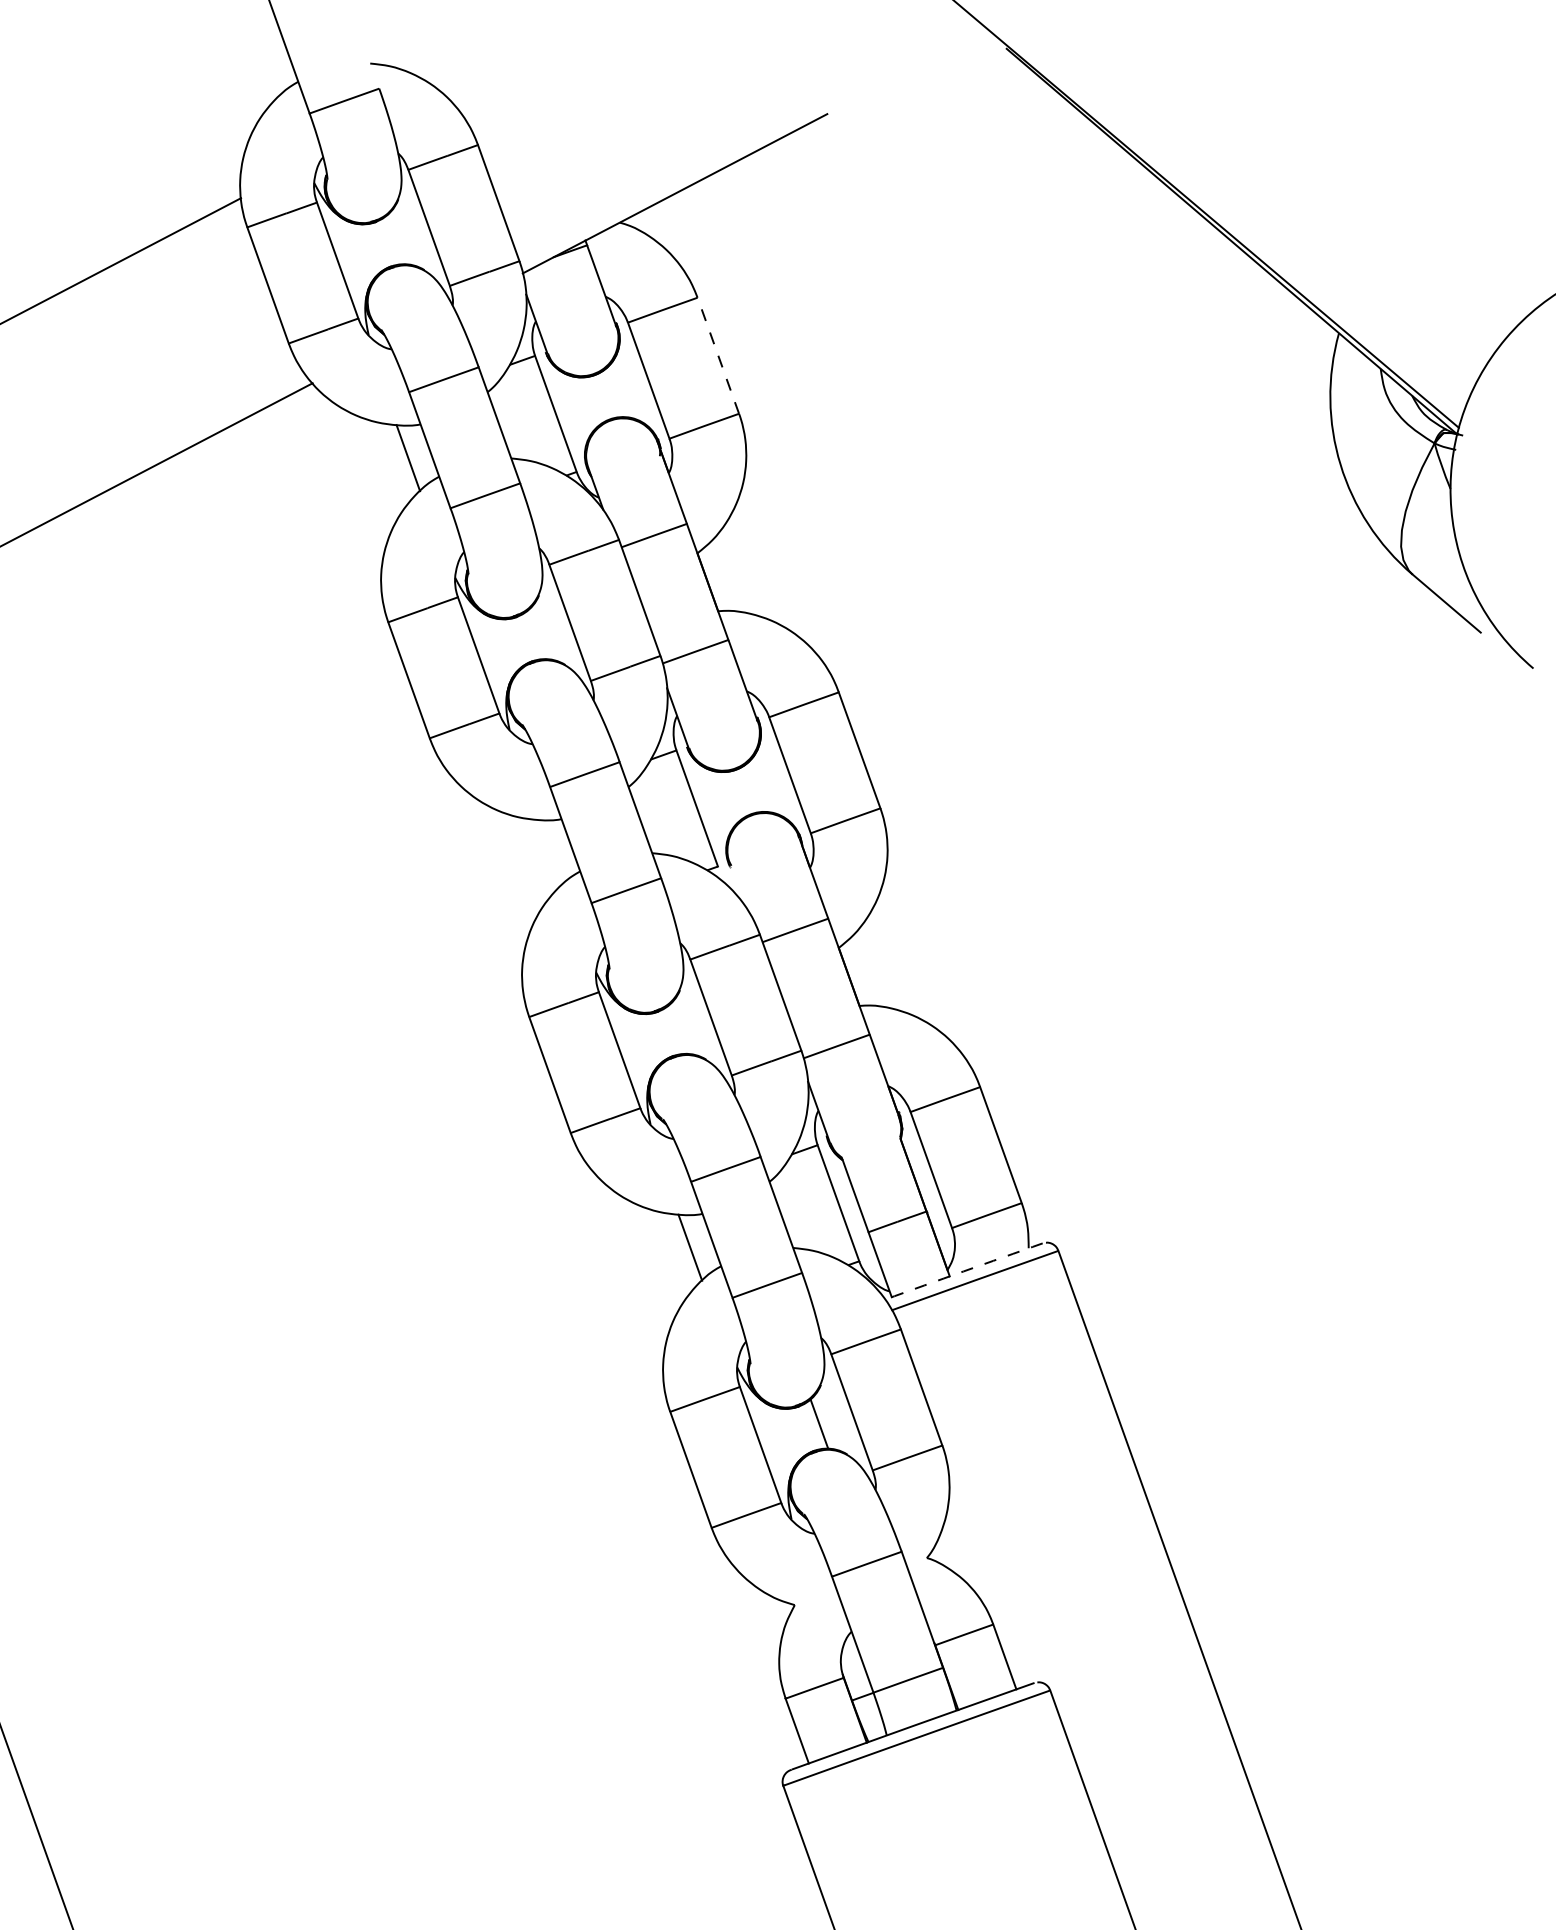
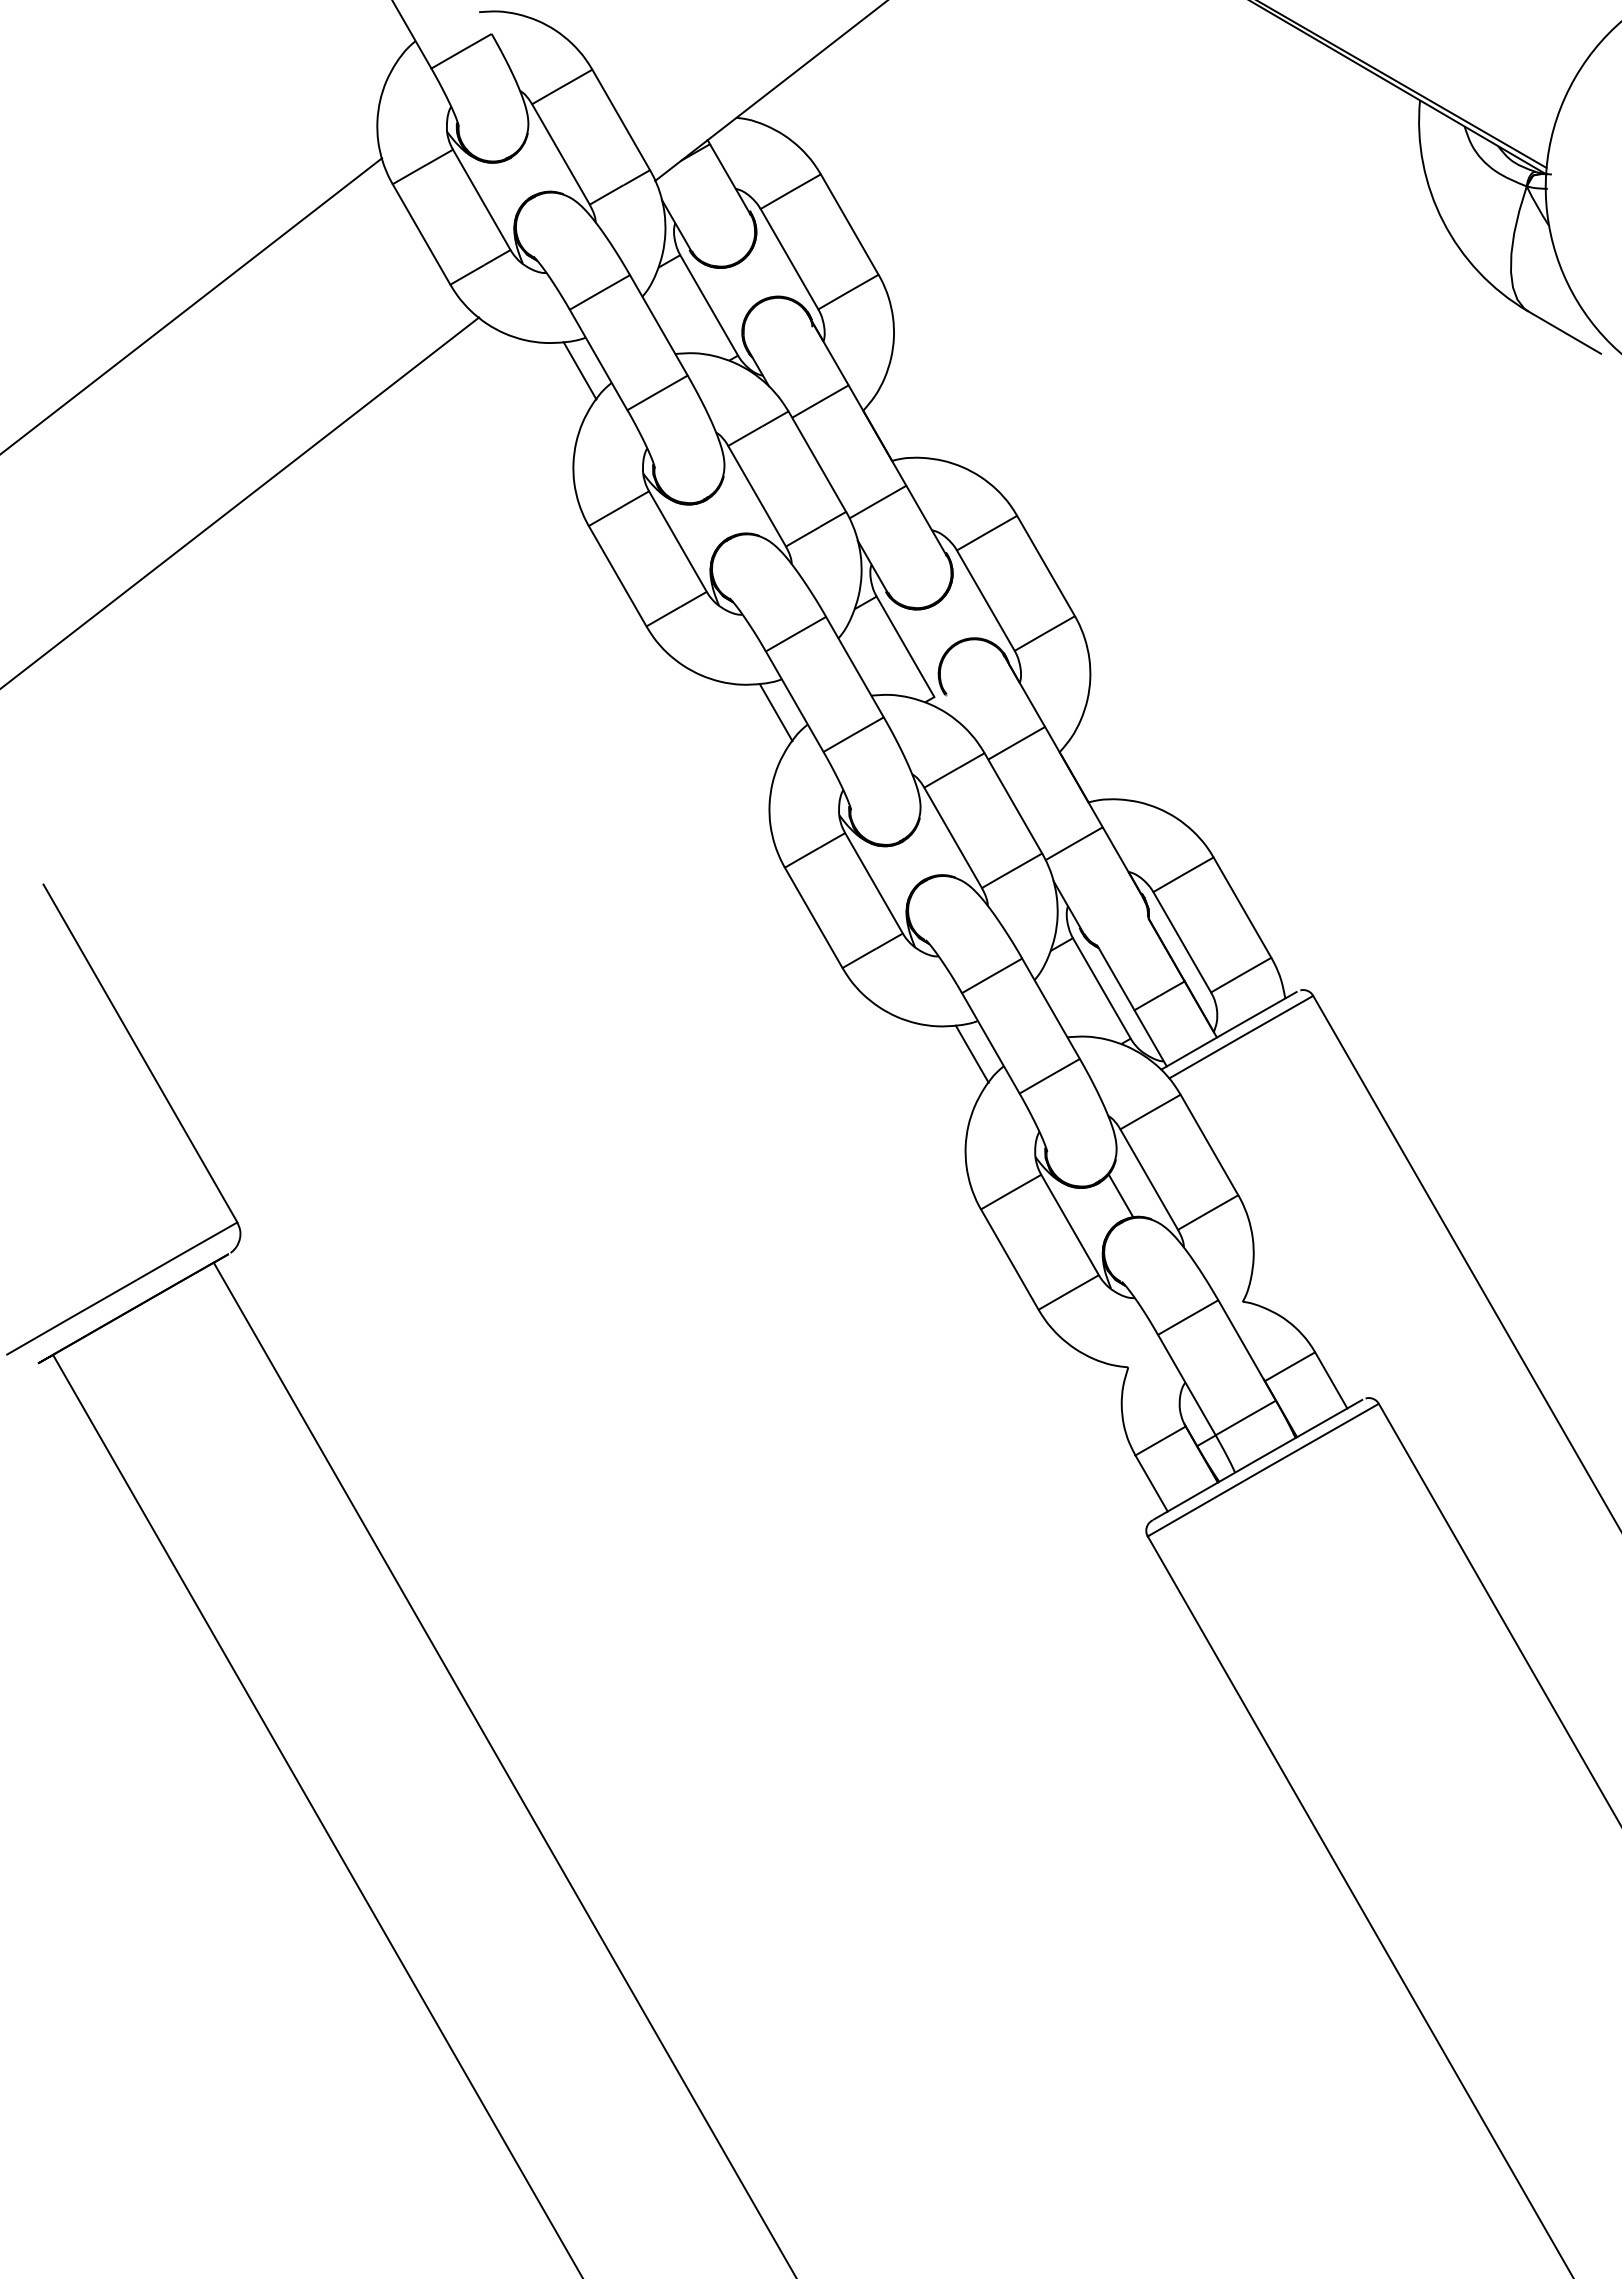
line: (718, 355) -> (849, 224), dashed -> solid
line: (548, 852) -> (775, 712), added
arc: (964, 1271) -> (1229, 1030), dashed -> solid

